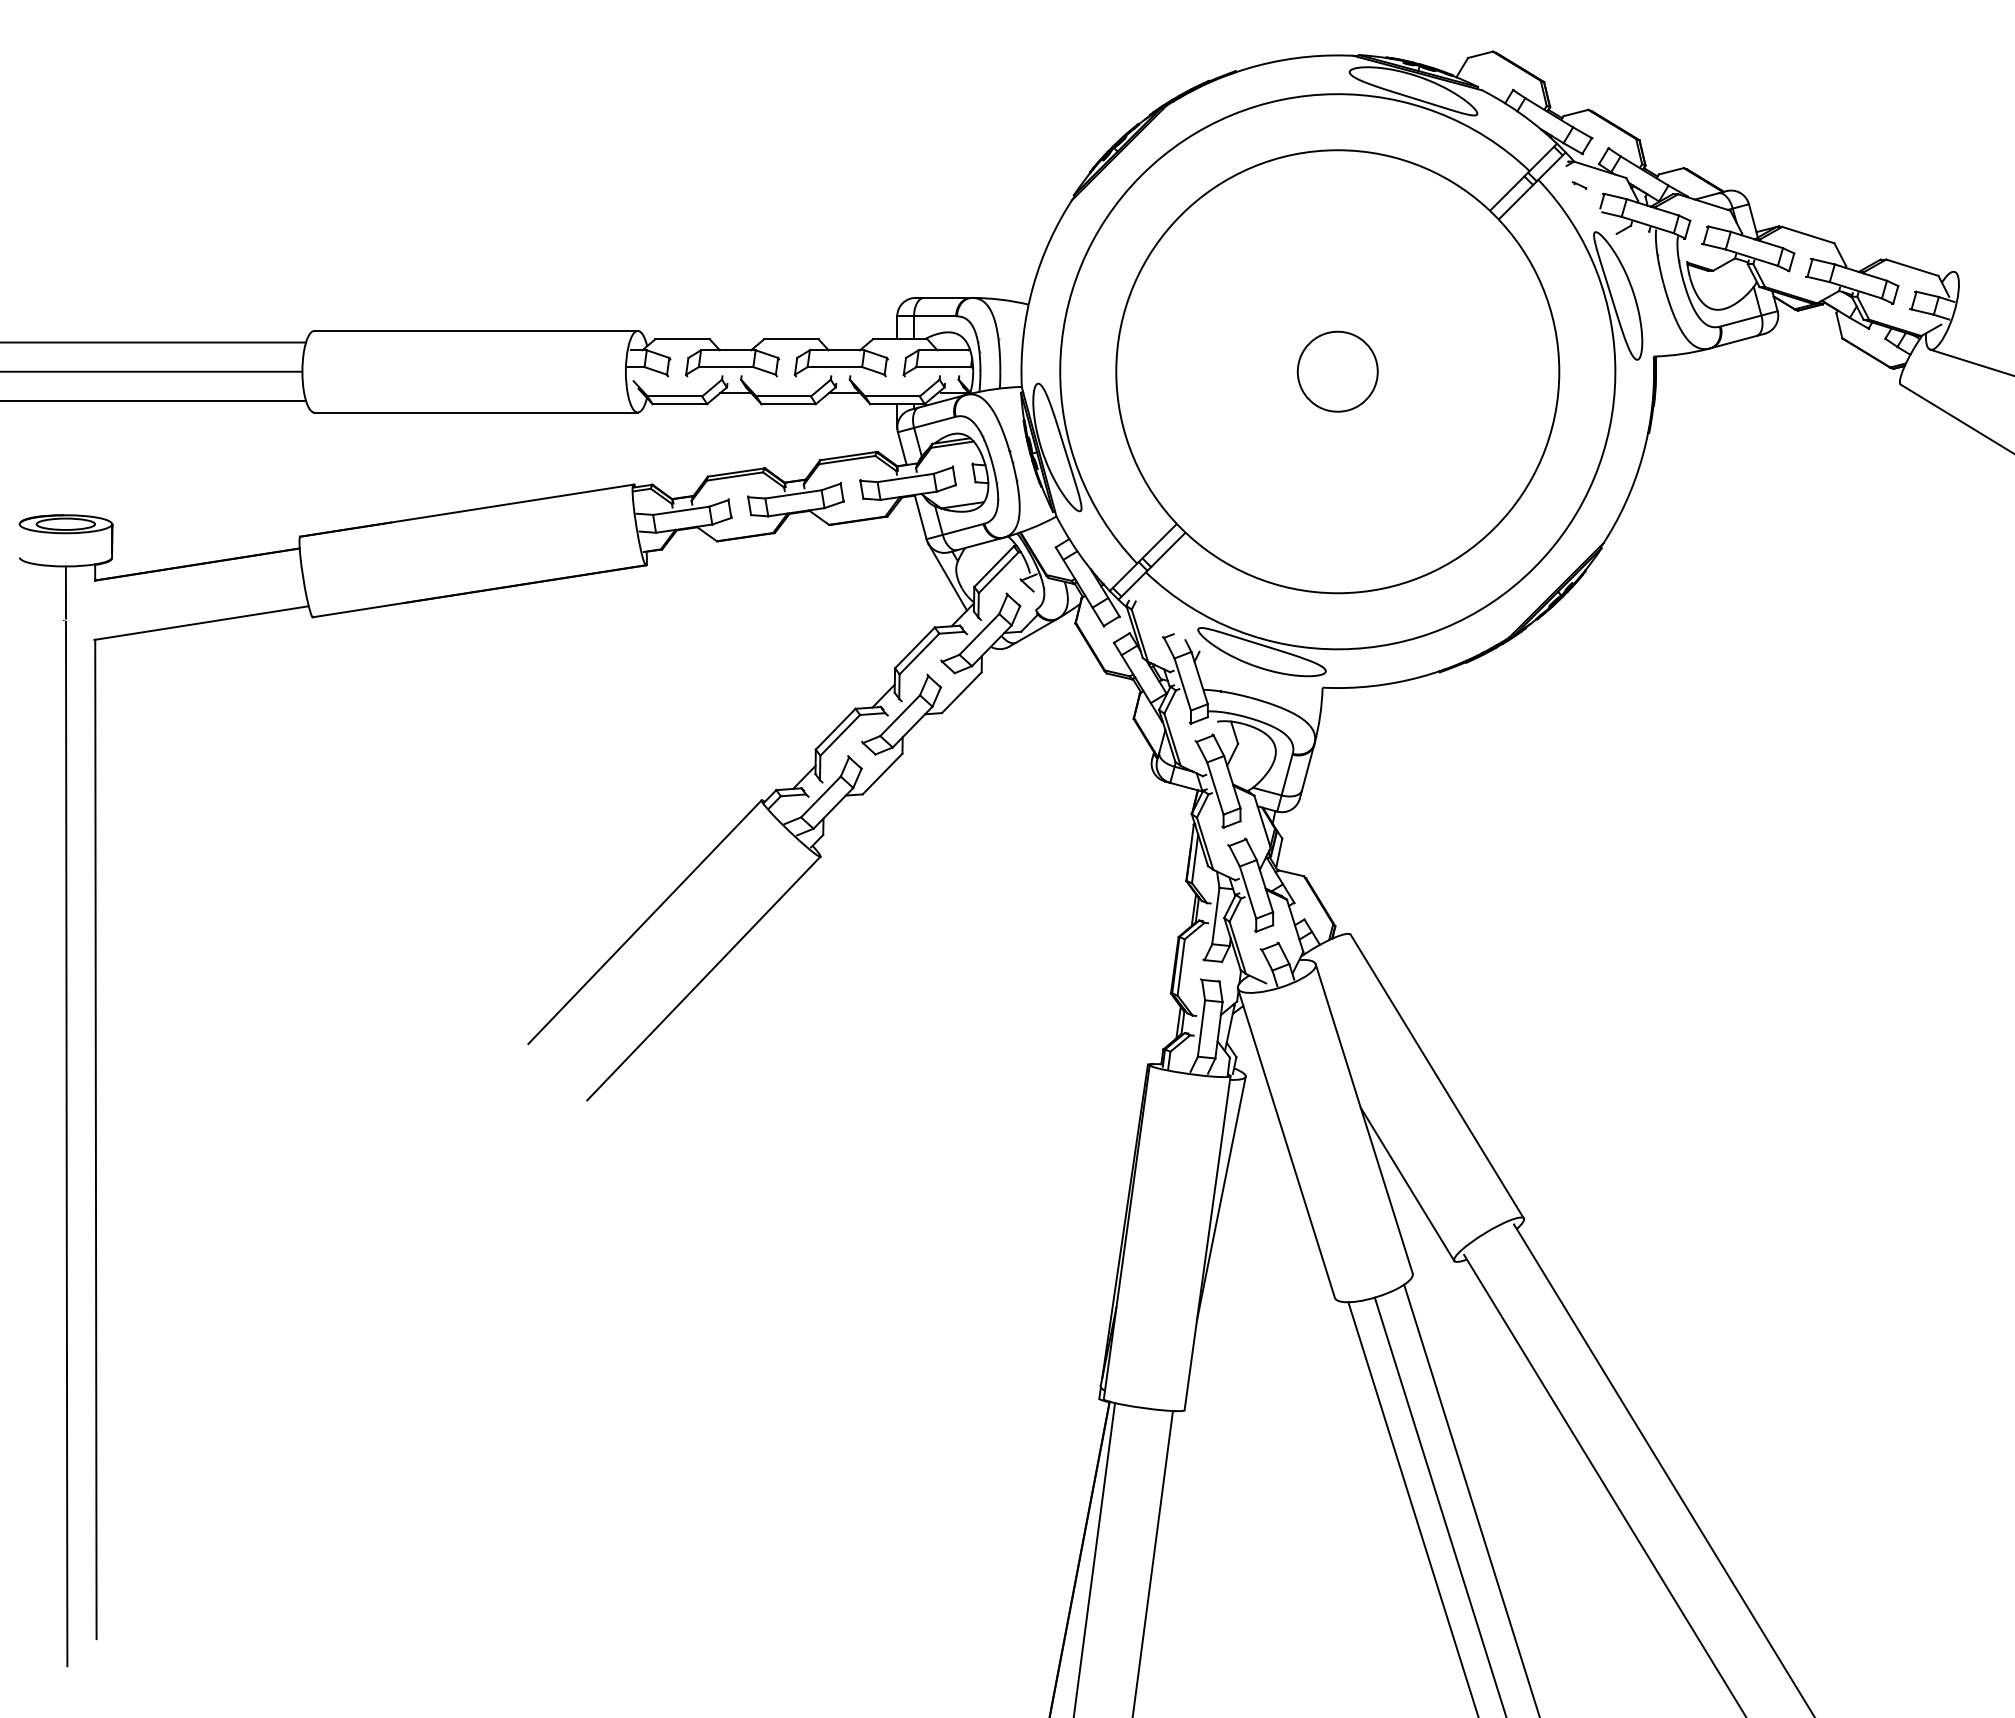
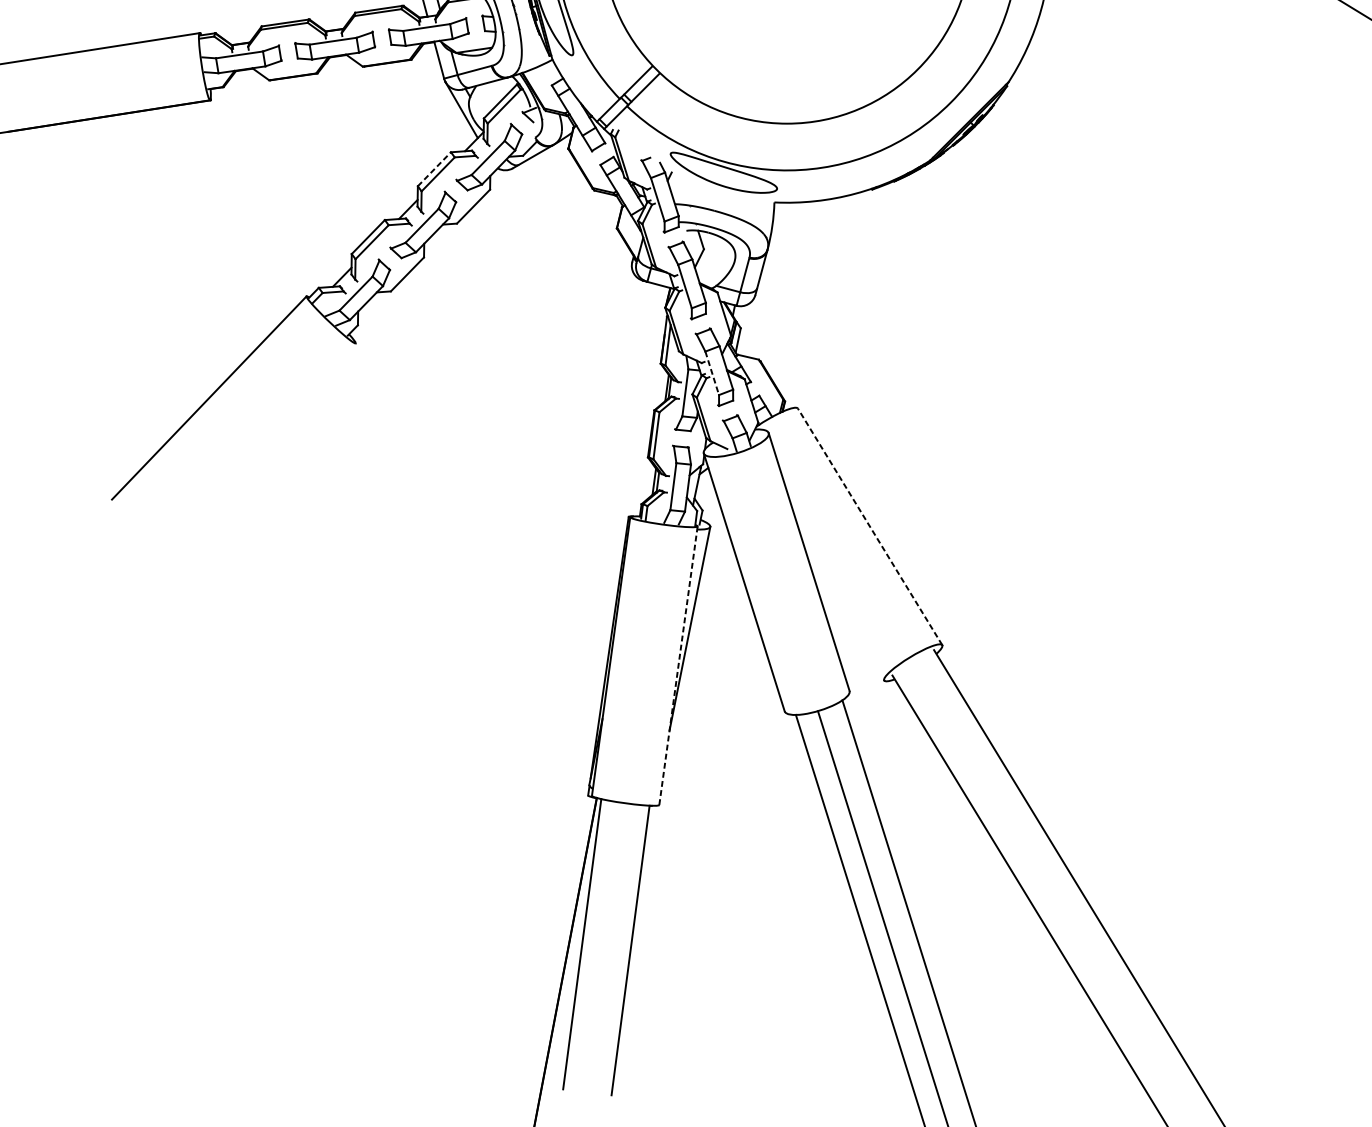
line: (915, 647) -> (434, 168), solid -> dashed
line: (1248, 893) -> (712, 374), solid -> dashed
line: (703, 978) -> (258, 444), removed
line: (1437, 1076) -> (870, 526), solid -> dashed
line: (1407, 1183) -> (845, 615), removed
line: (1207, 1243) -> (678, 665), solid -> dashed

